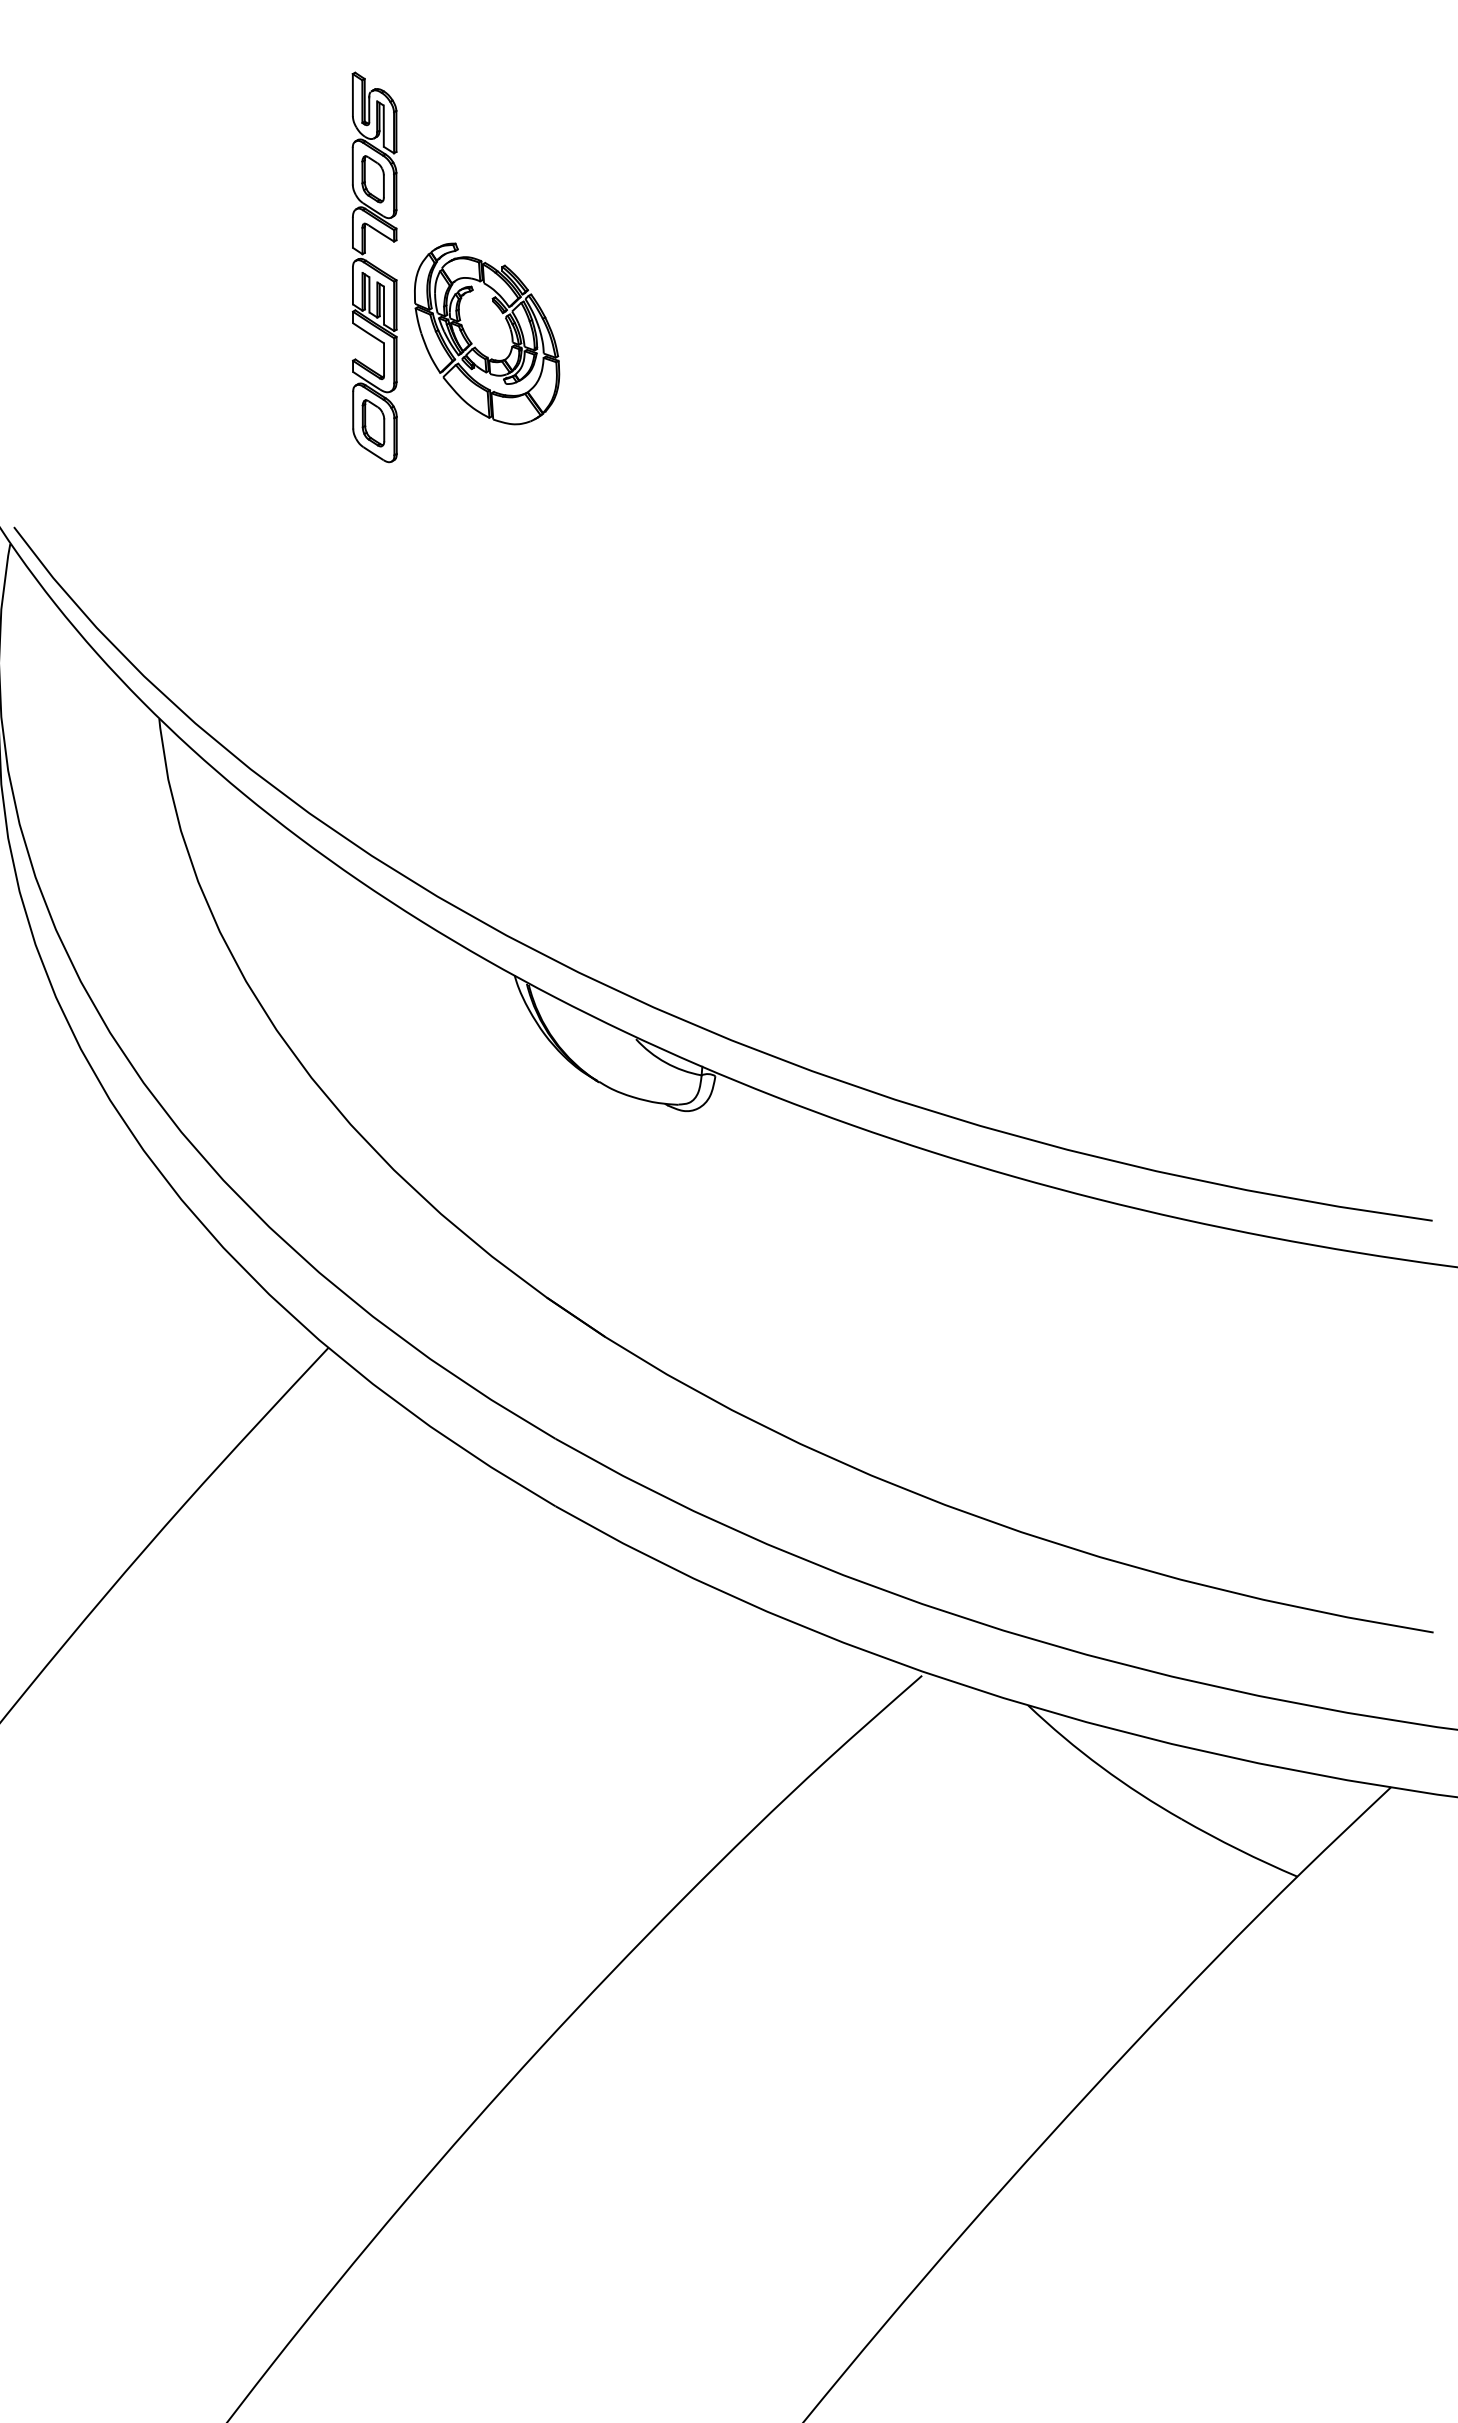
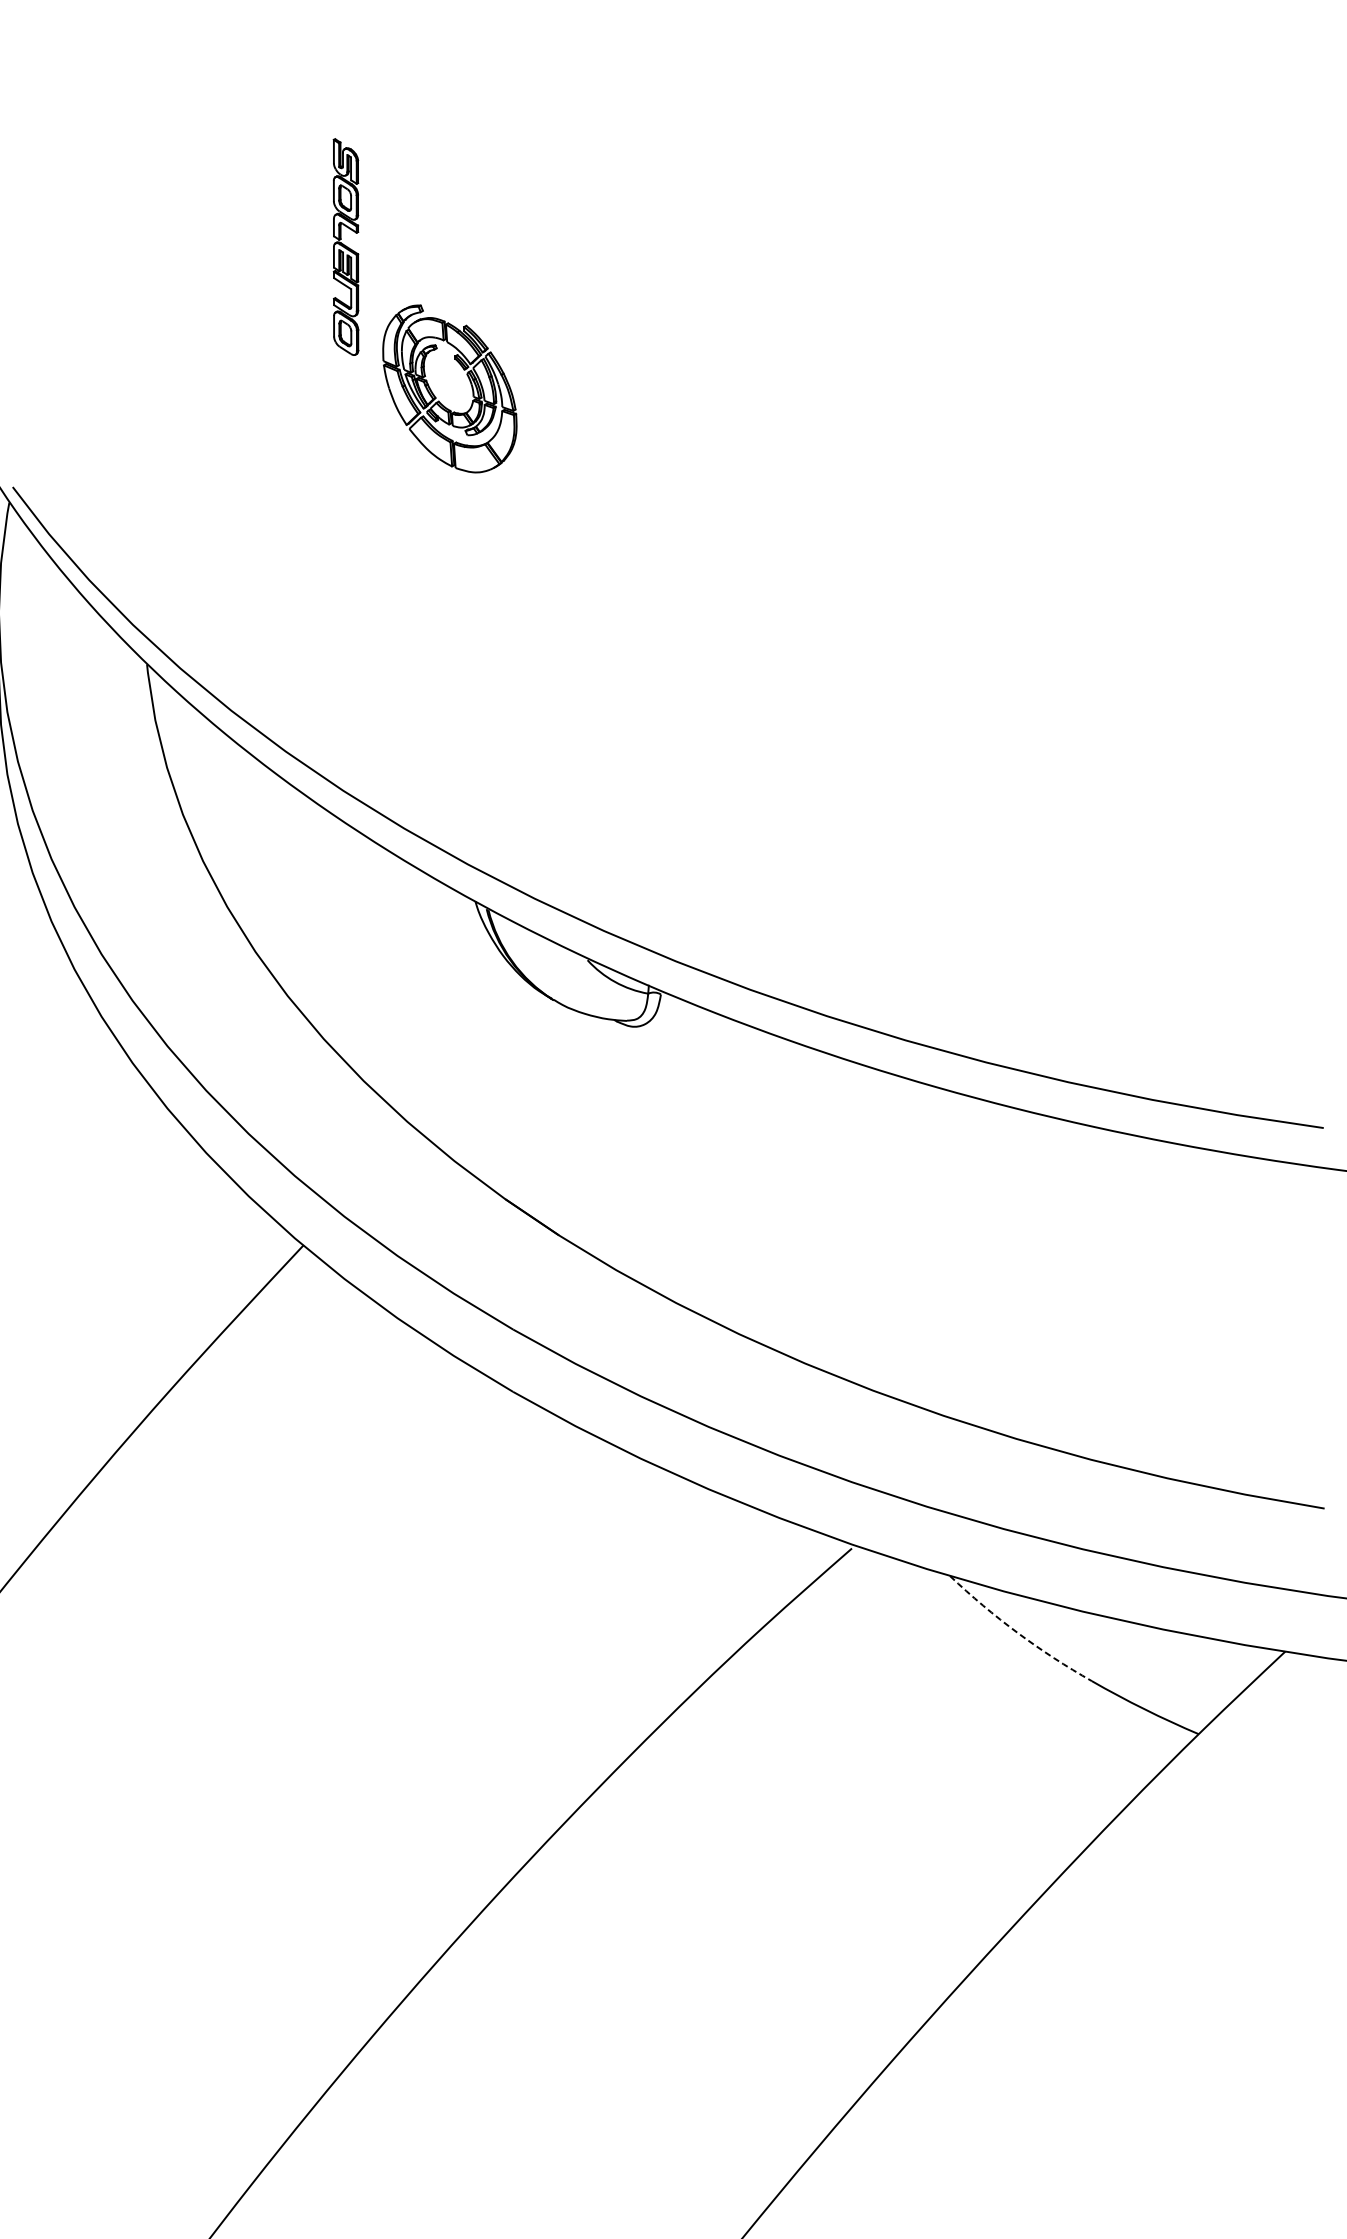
part: (374, 267) -> (345, 247), size x0.6
part: (475, 346) -> (439, 400), moved
arc: (1101, 1767) -> (1017, 1633), solid -> dashed

